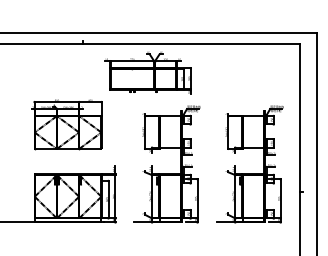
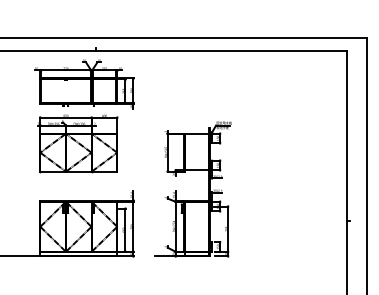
part: (148, 73) -> (84, 84), moved
part: (249, 173) -> (288, 200), removed

